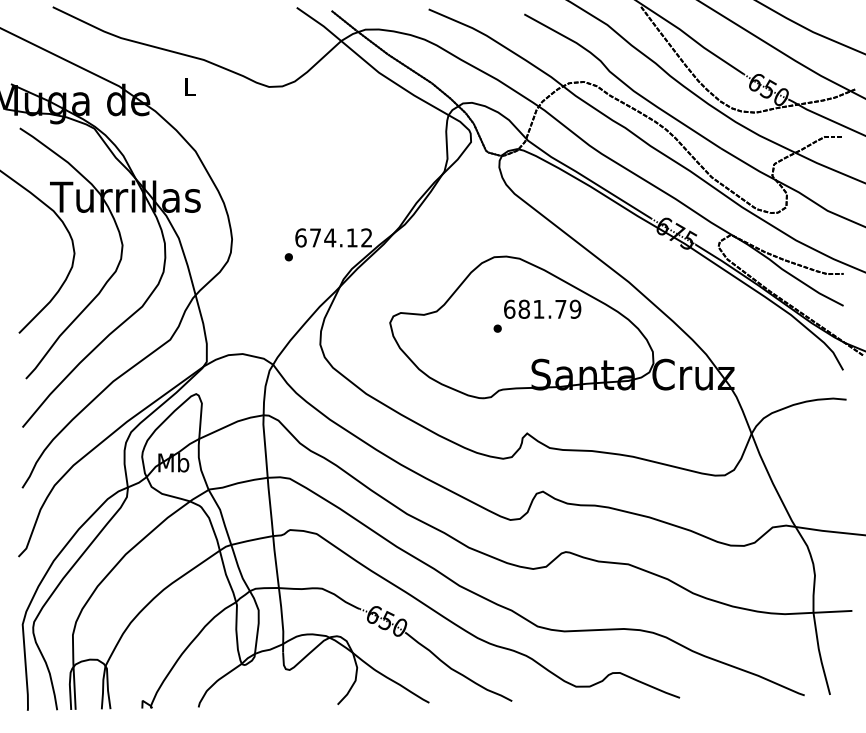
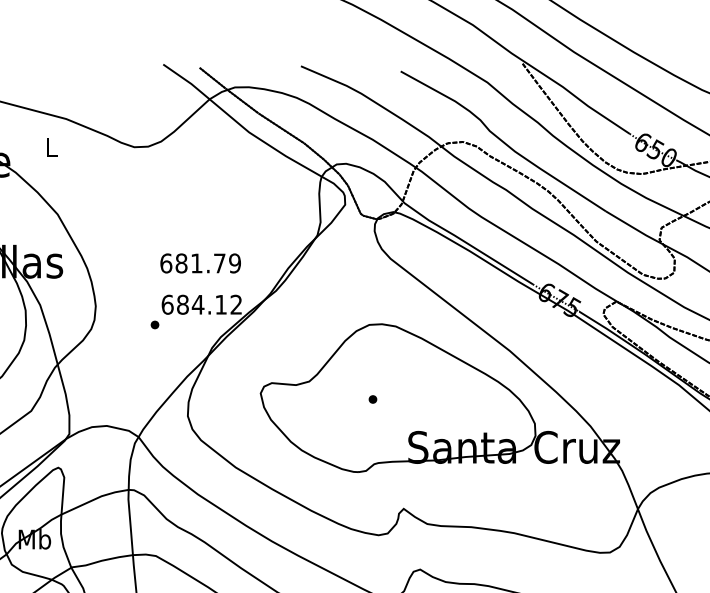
text: (315, 237) -> (182, 304), 674.12 -> 684.12
text: (542, 308) -> (200, 262), moved

